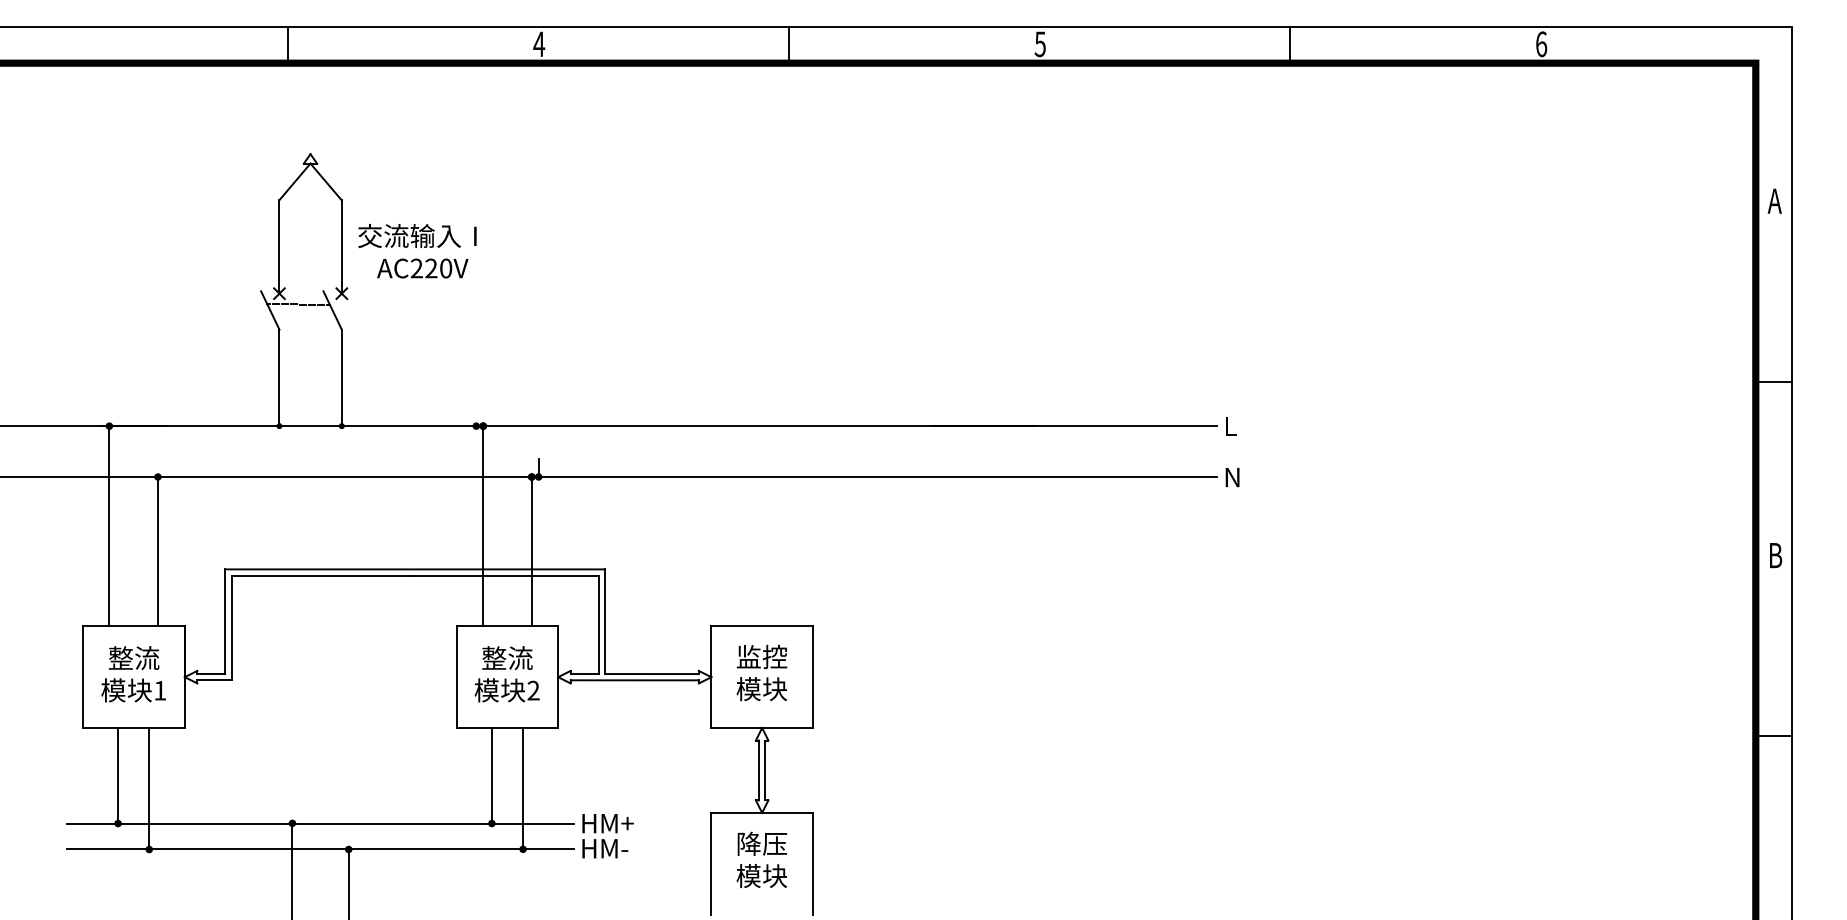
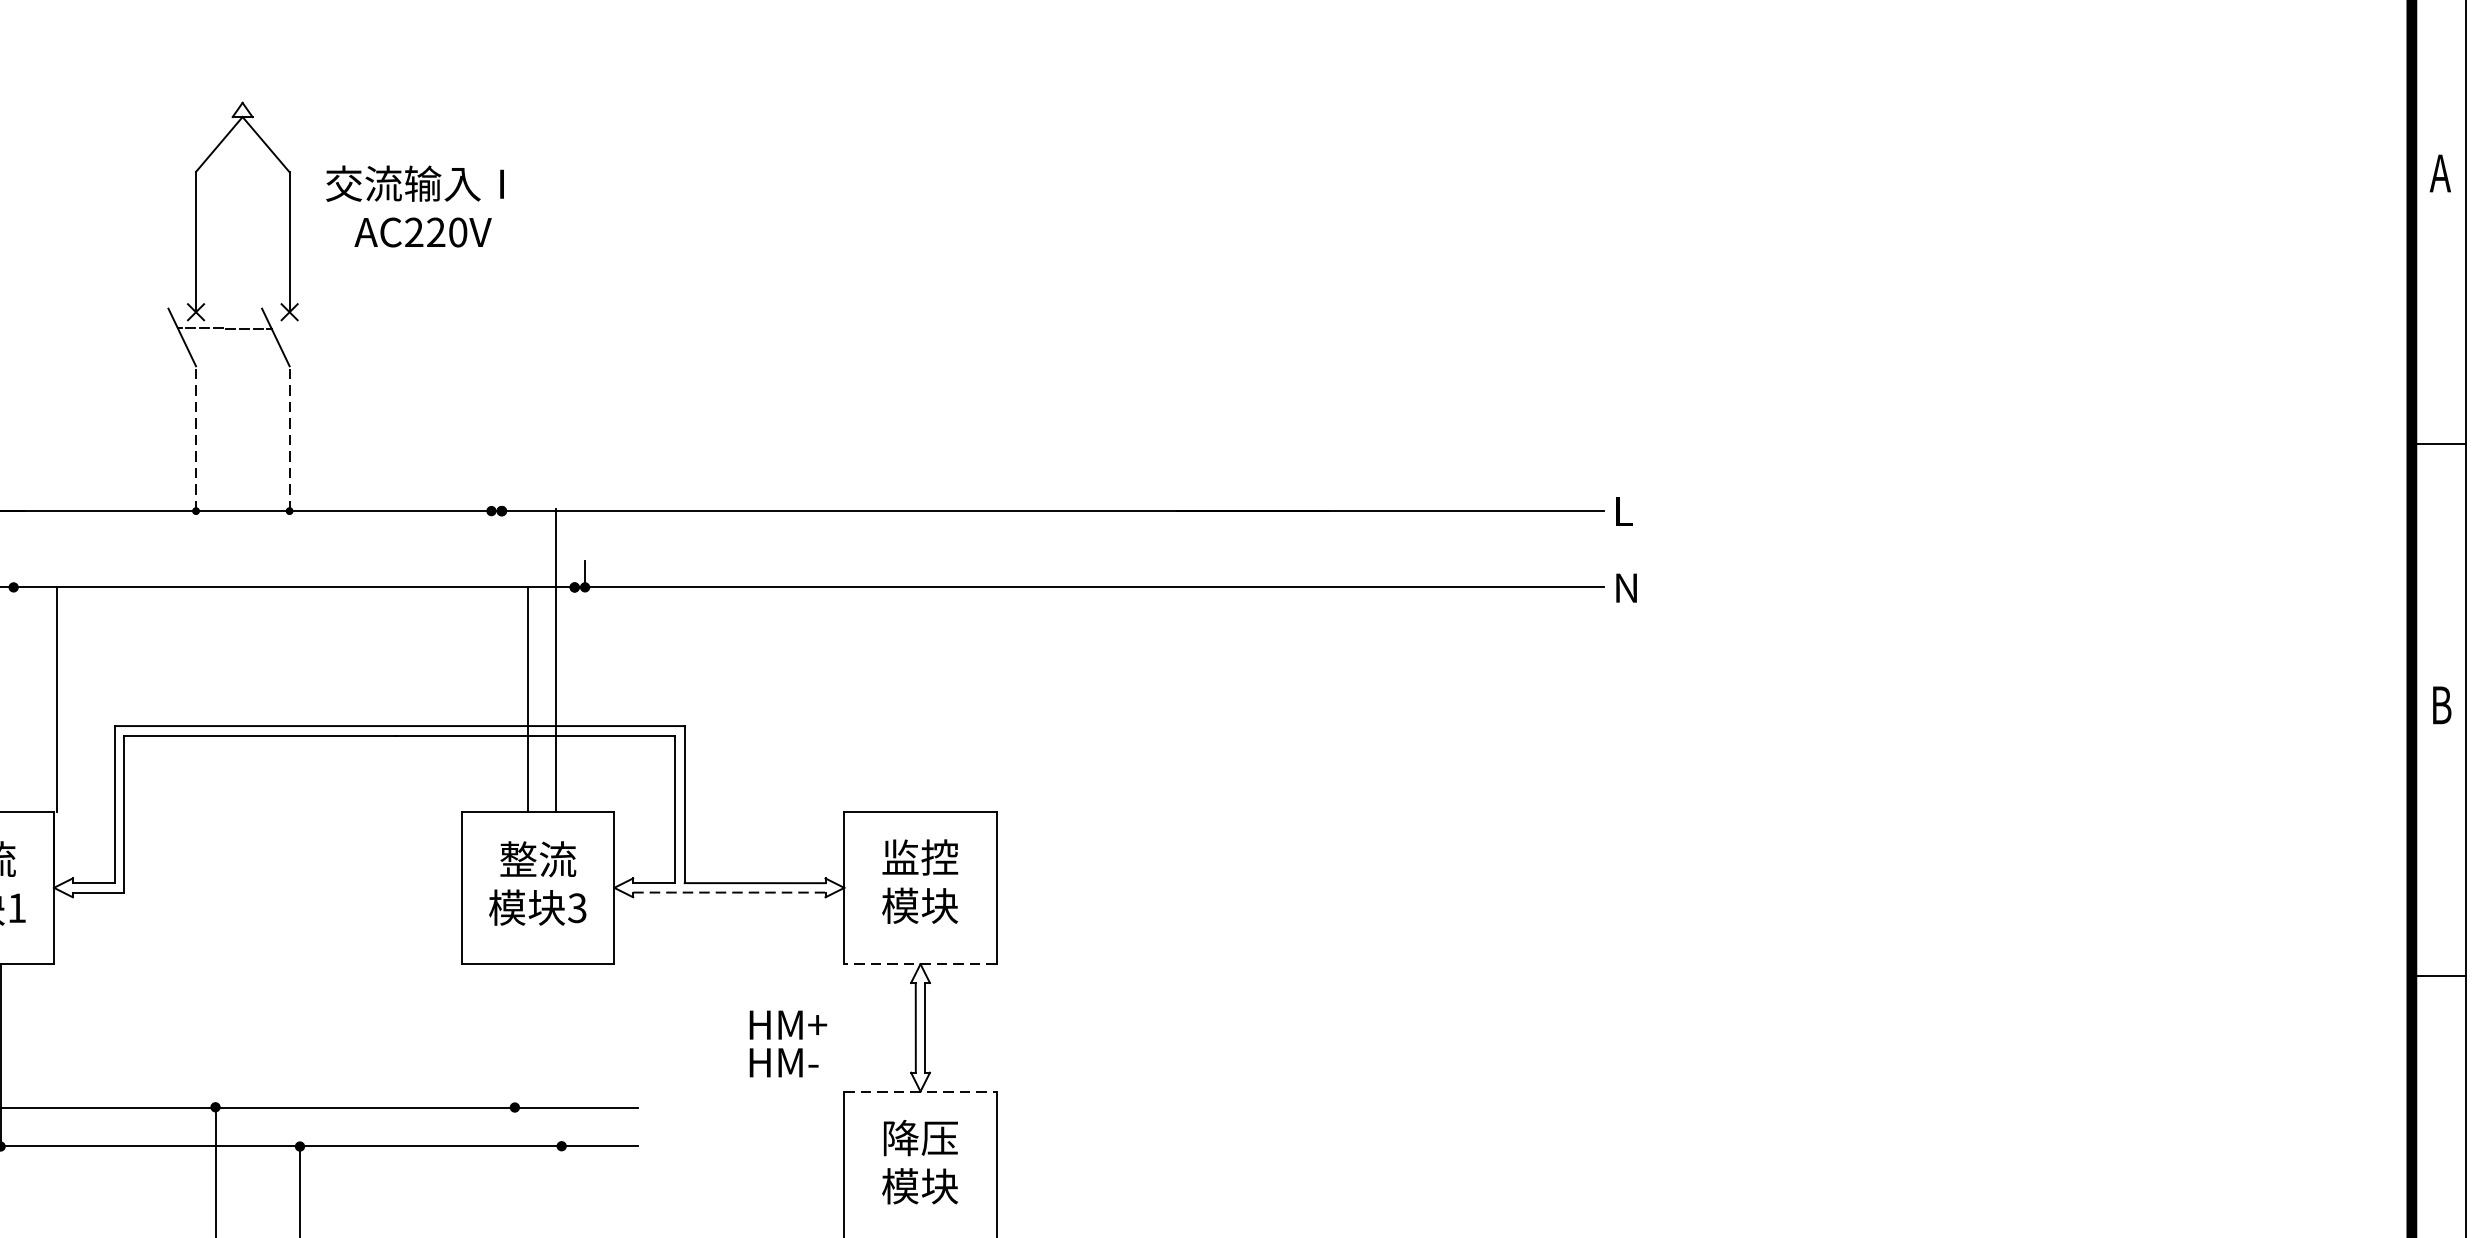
text: (417, 251) -> (415, 206), moved
line: (279, 377) -> (196, 438), solid -> dashed
line: (341, 377) -> (289, 438), solid -> dashed
line: (483, 525) -> (556, 660), moved
line: (157, 551) -> (56, 699), moved
line: (531, 551) -> (527, 699), moved
line: (635, 680) -> (730, 892), solid -> dashed
text: (533, 690) -> (577, 907), 2 -> 3
line: (762, 728) -> (921, 964), solid -> dashed
line: (491, 775) -> (514, 1035), removed
line: (523, 788) -> (562, 1054), removed
line: (762, 813) -> (921, 1092), solid -> dashed
text: (607, 836) -> (787, 1044), moved

